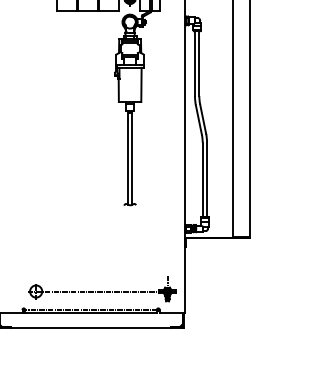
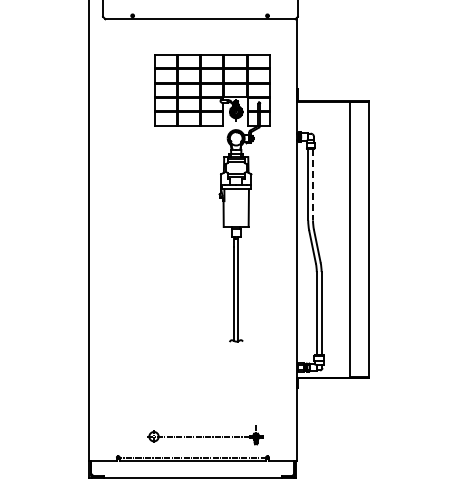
line: (199, 63) -> (313, 184), solid -> dashed
part: (102, 288) -> (205, 434), size x0.7

